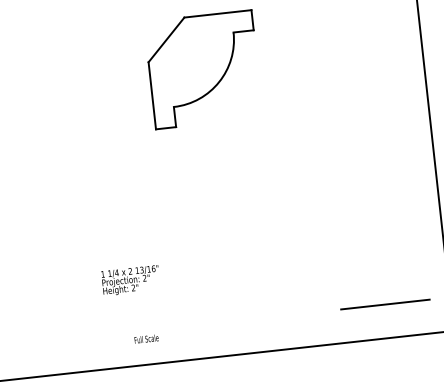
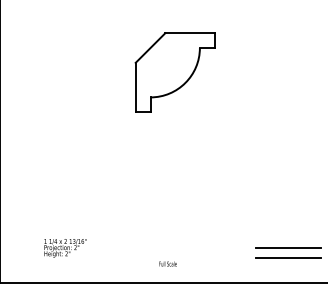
text: (131, 280) -> (65, 248), moved
line: (383, 291) -> (288, 248), added
text: (145, 338) -> (167, 263), moved

